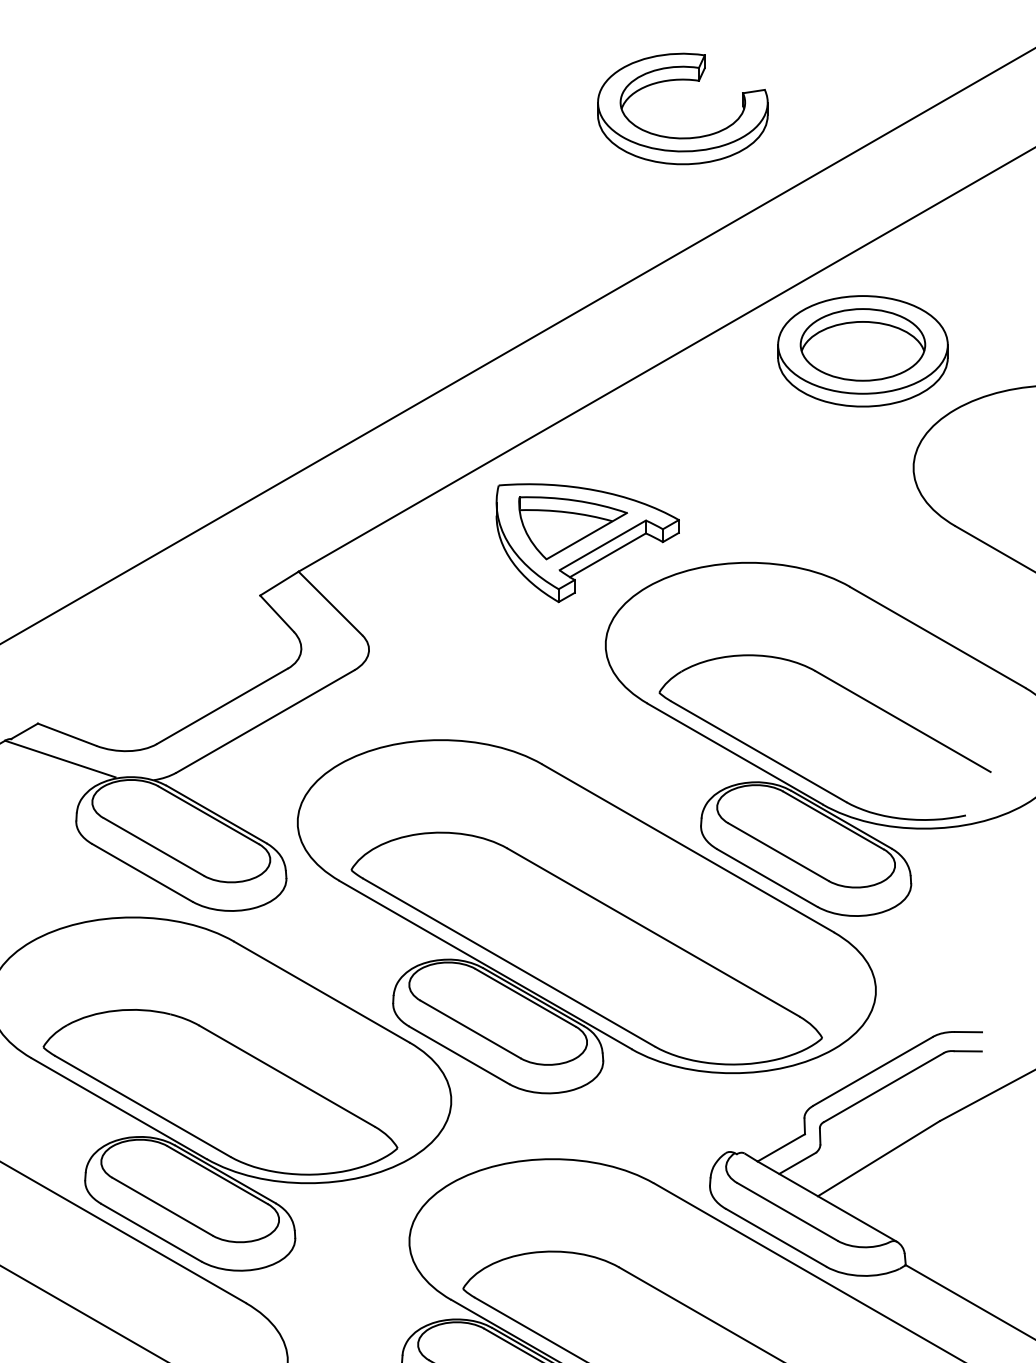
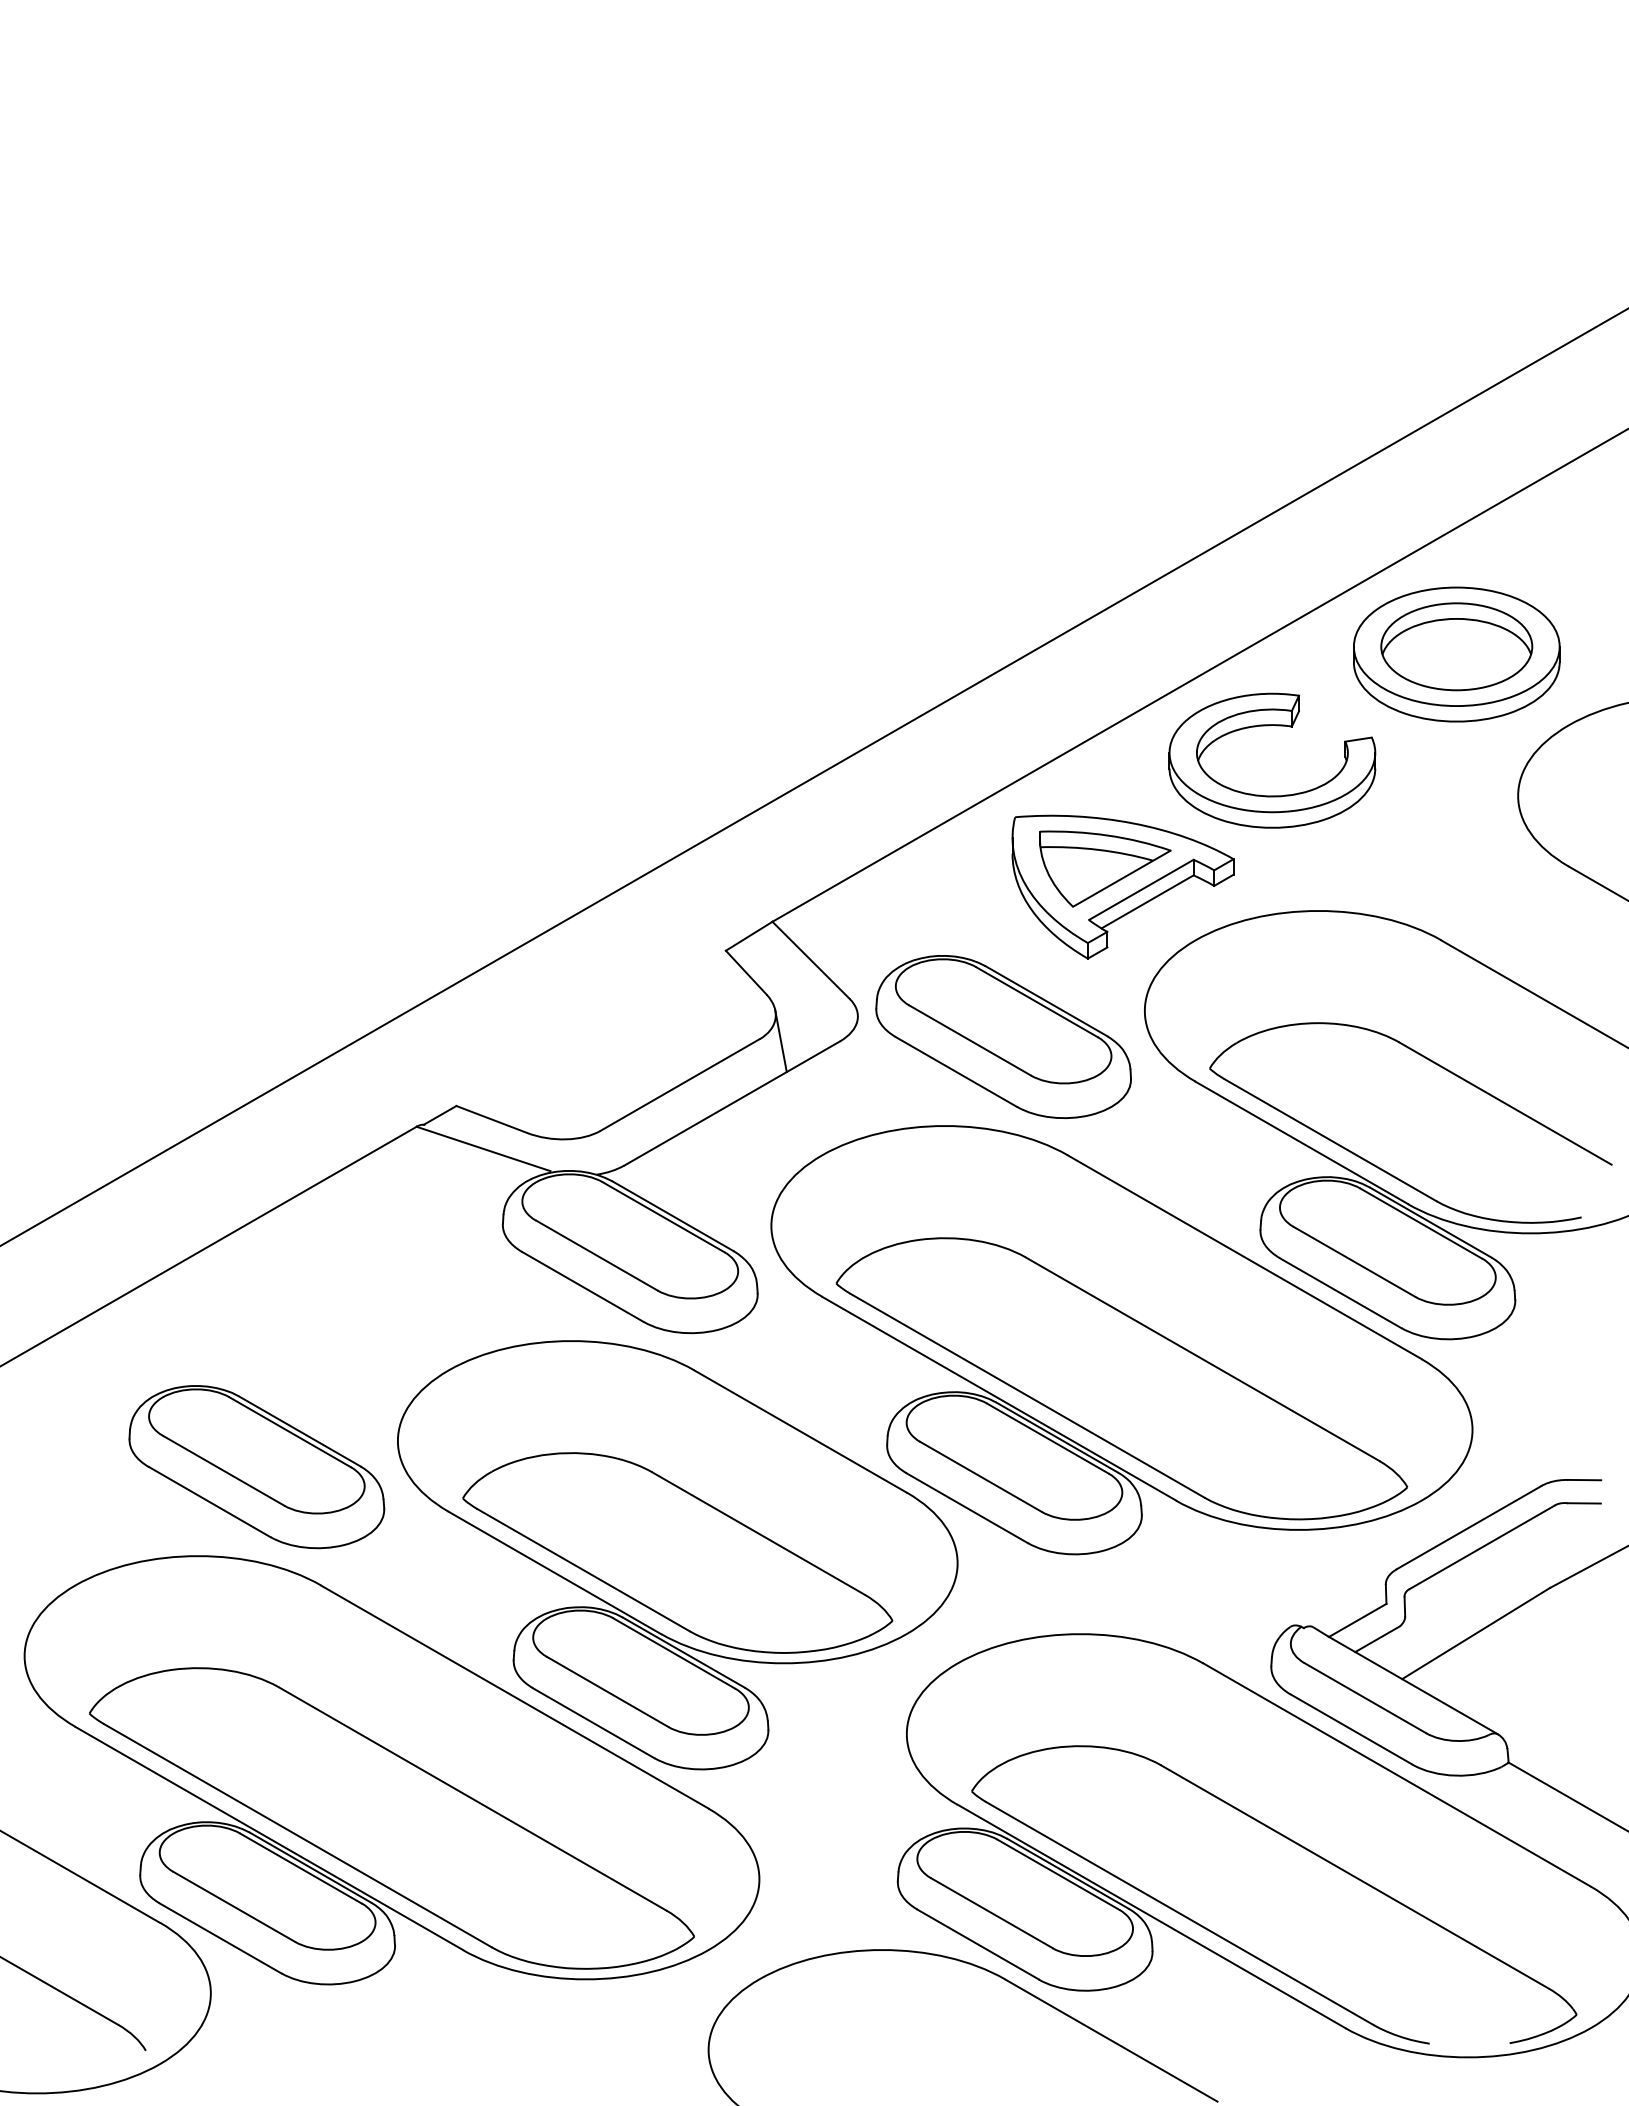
part: (685, 80) -> (1275, 726), moved
part: (489, 666) -> (1003, 1036), added
line: (305, 670) -> (780, 1041), added

